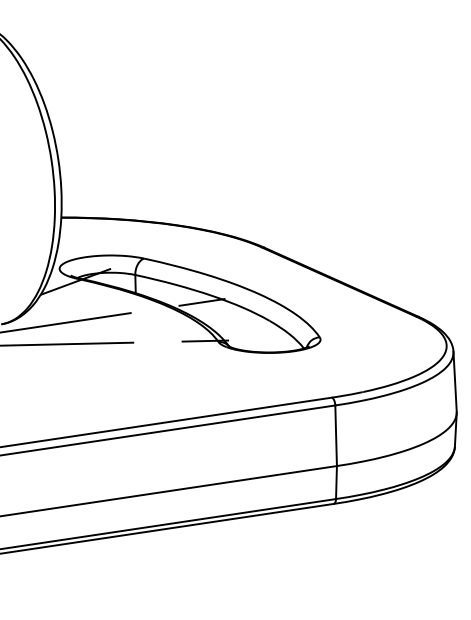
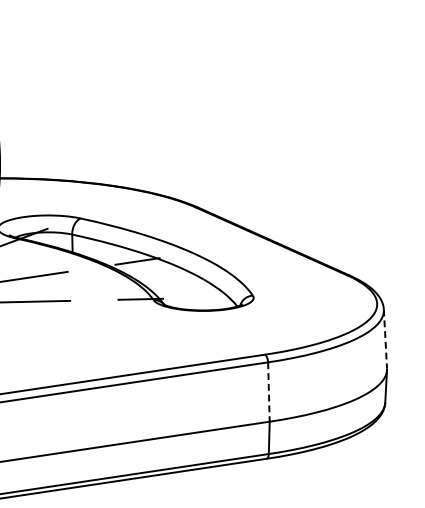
line: (455, 381) -> (385, 338), solid -> dashed
line: (336, 436) -> (269, 392), solid -> dashed

